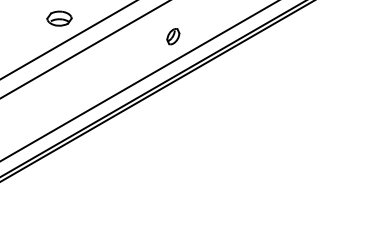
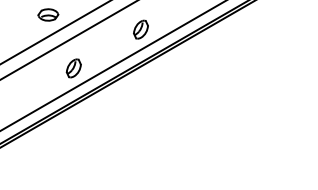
part: (172, 36) -> (140, 29), size x1.43
part: (90, 84) -> (73, 68), added

